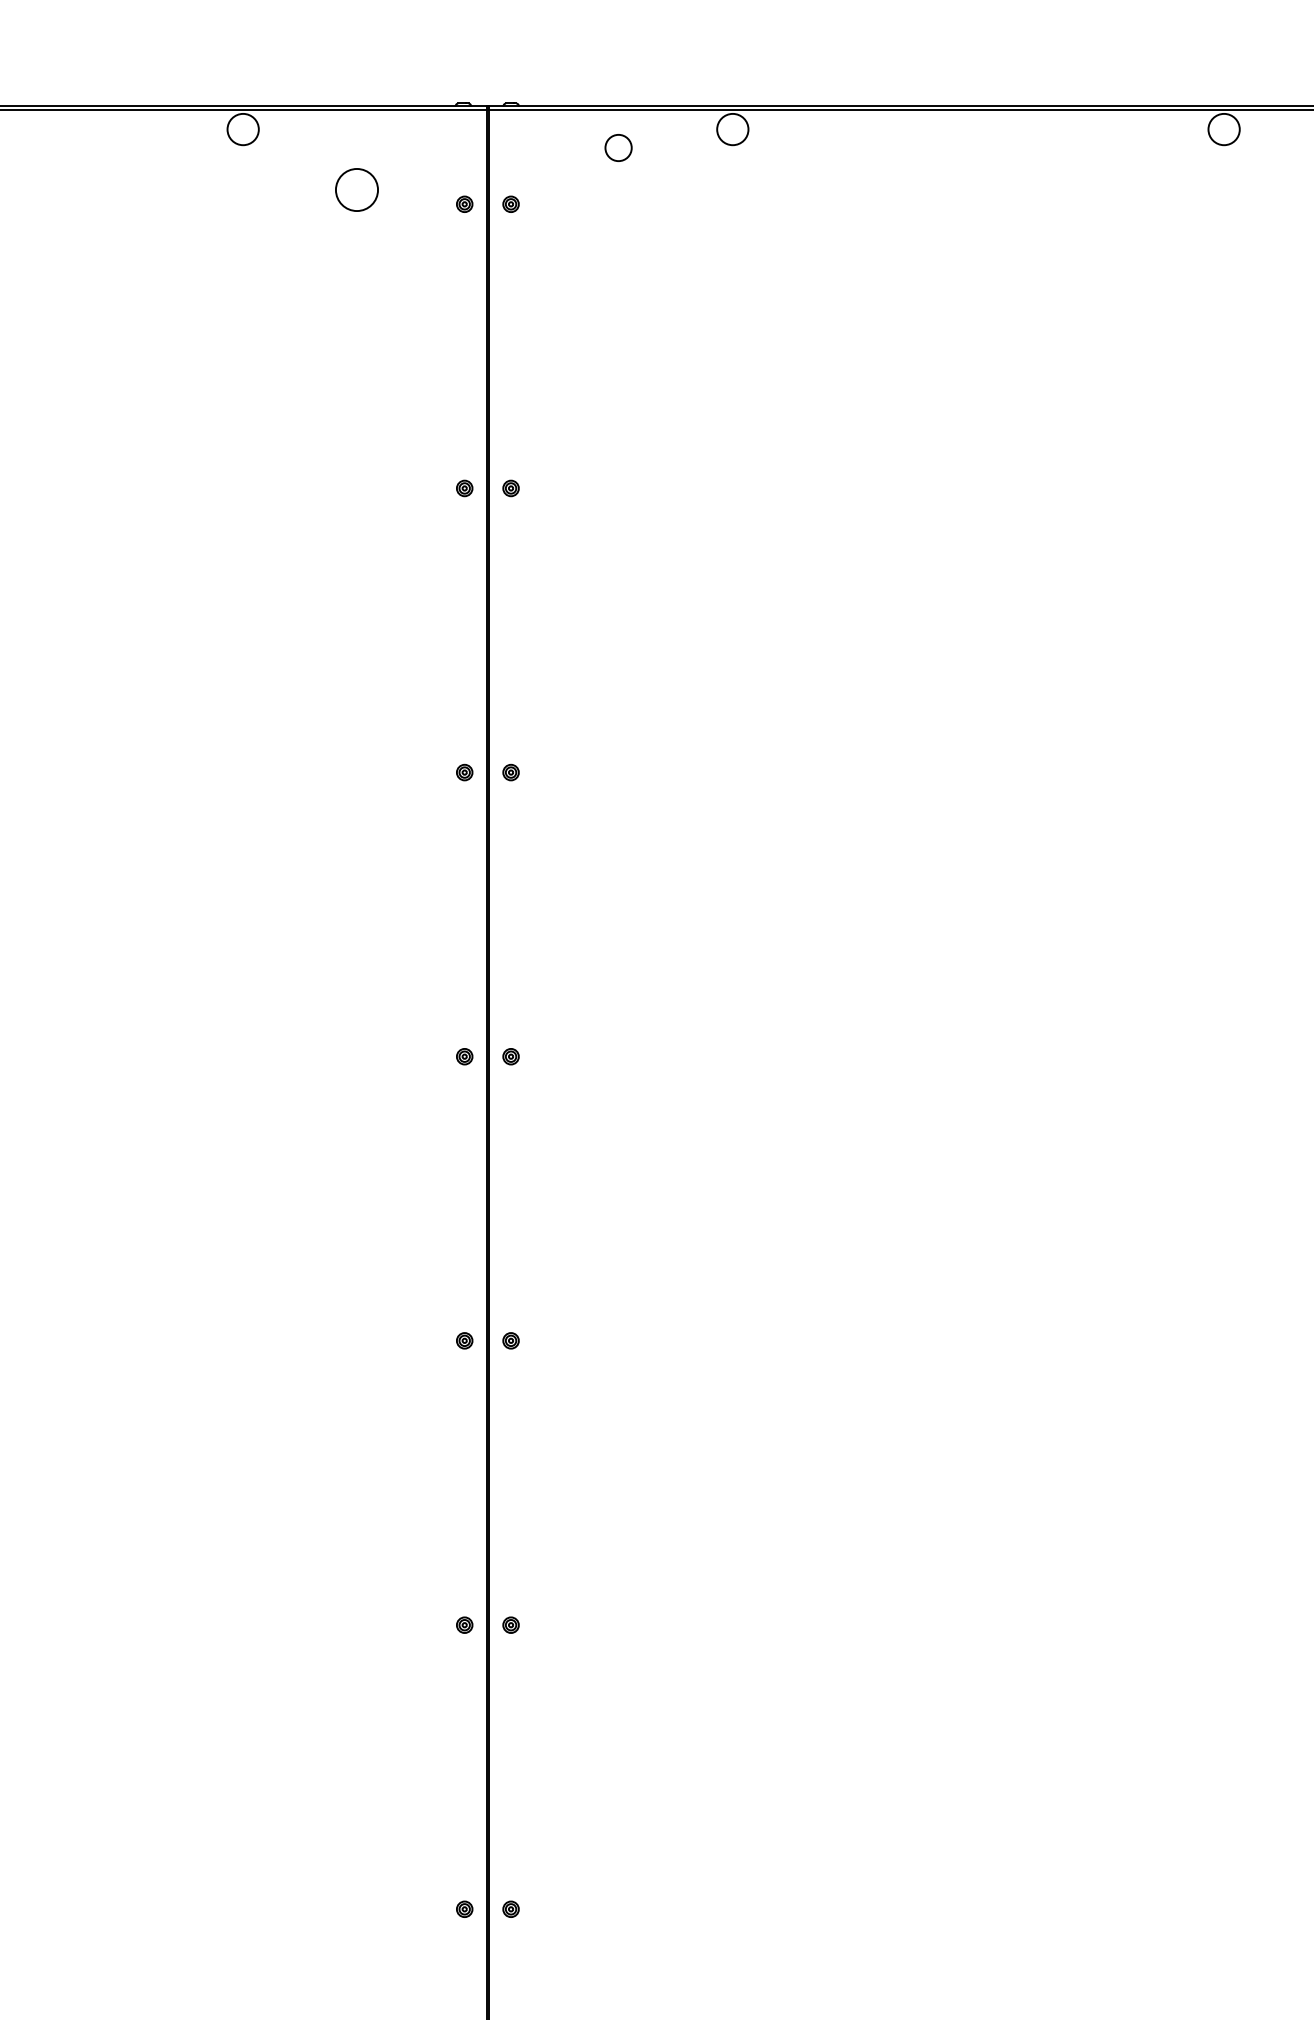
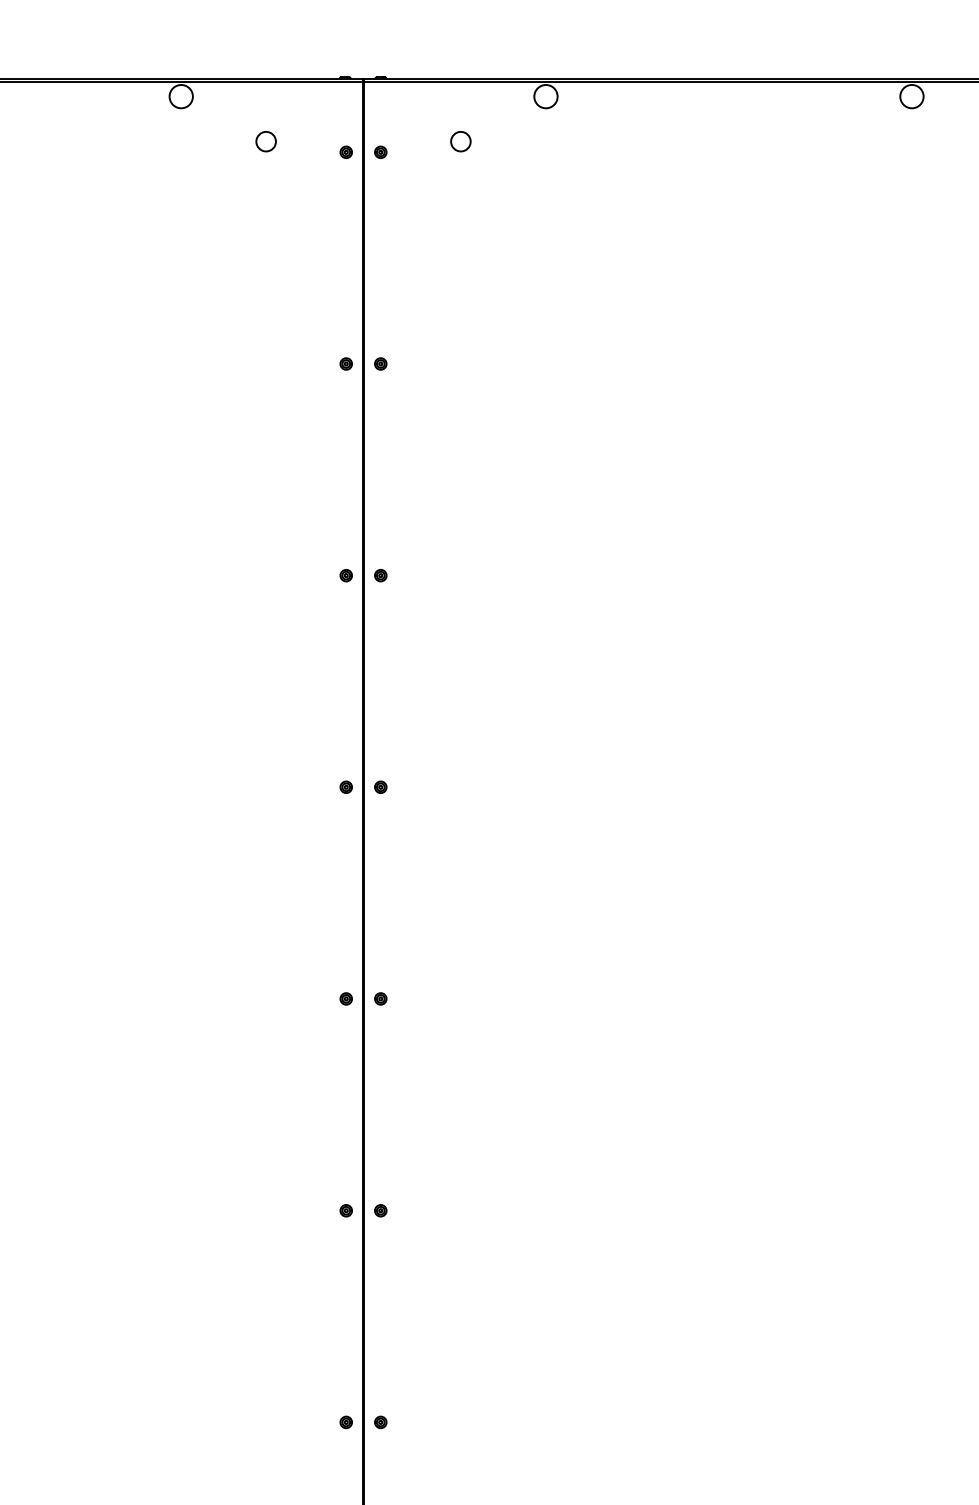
circle: (618, 147) -> (460, 141), moved
circle: (357, 189) -> (266, 141), size x0.62

